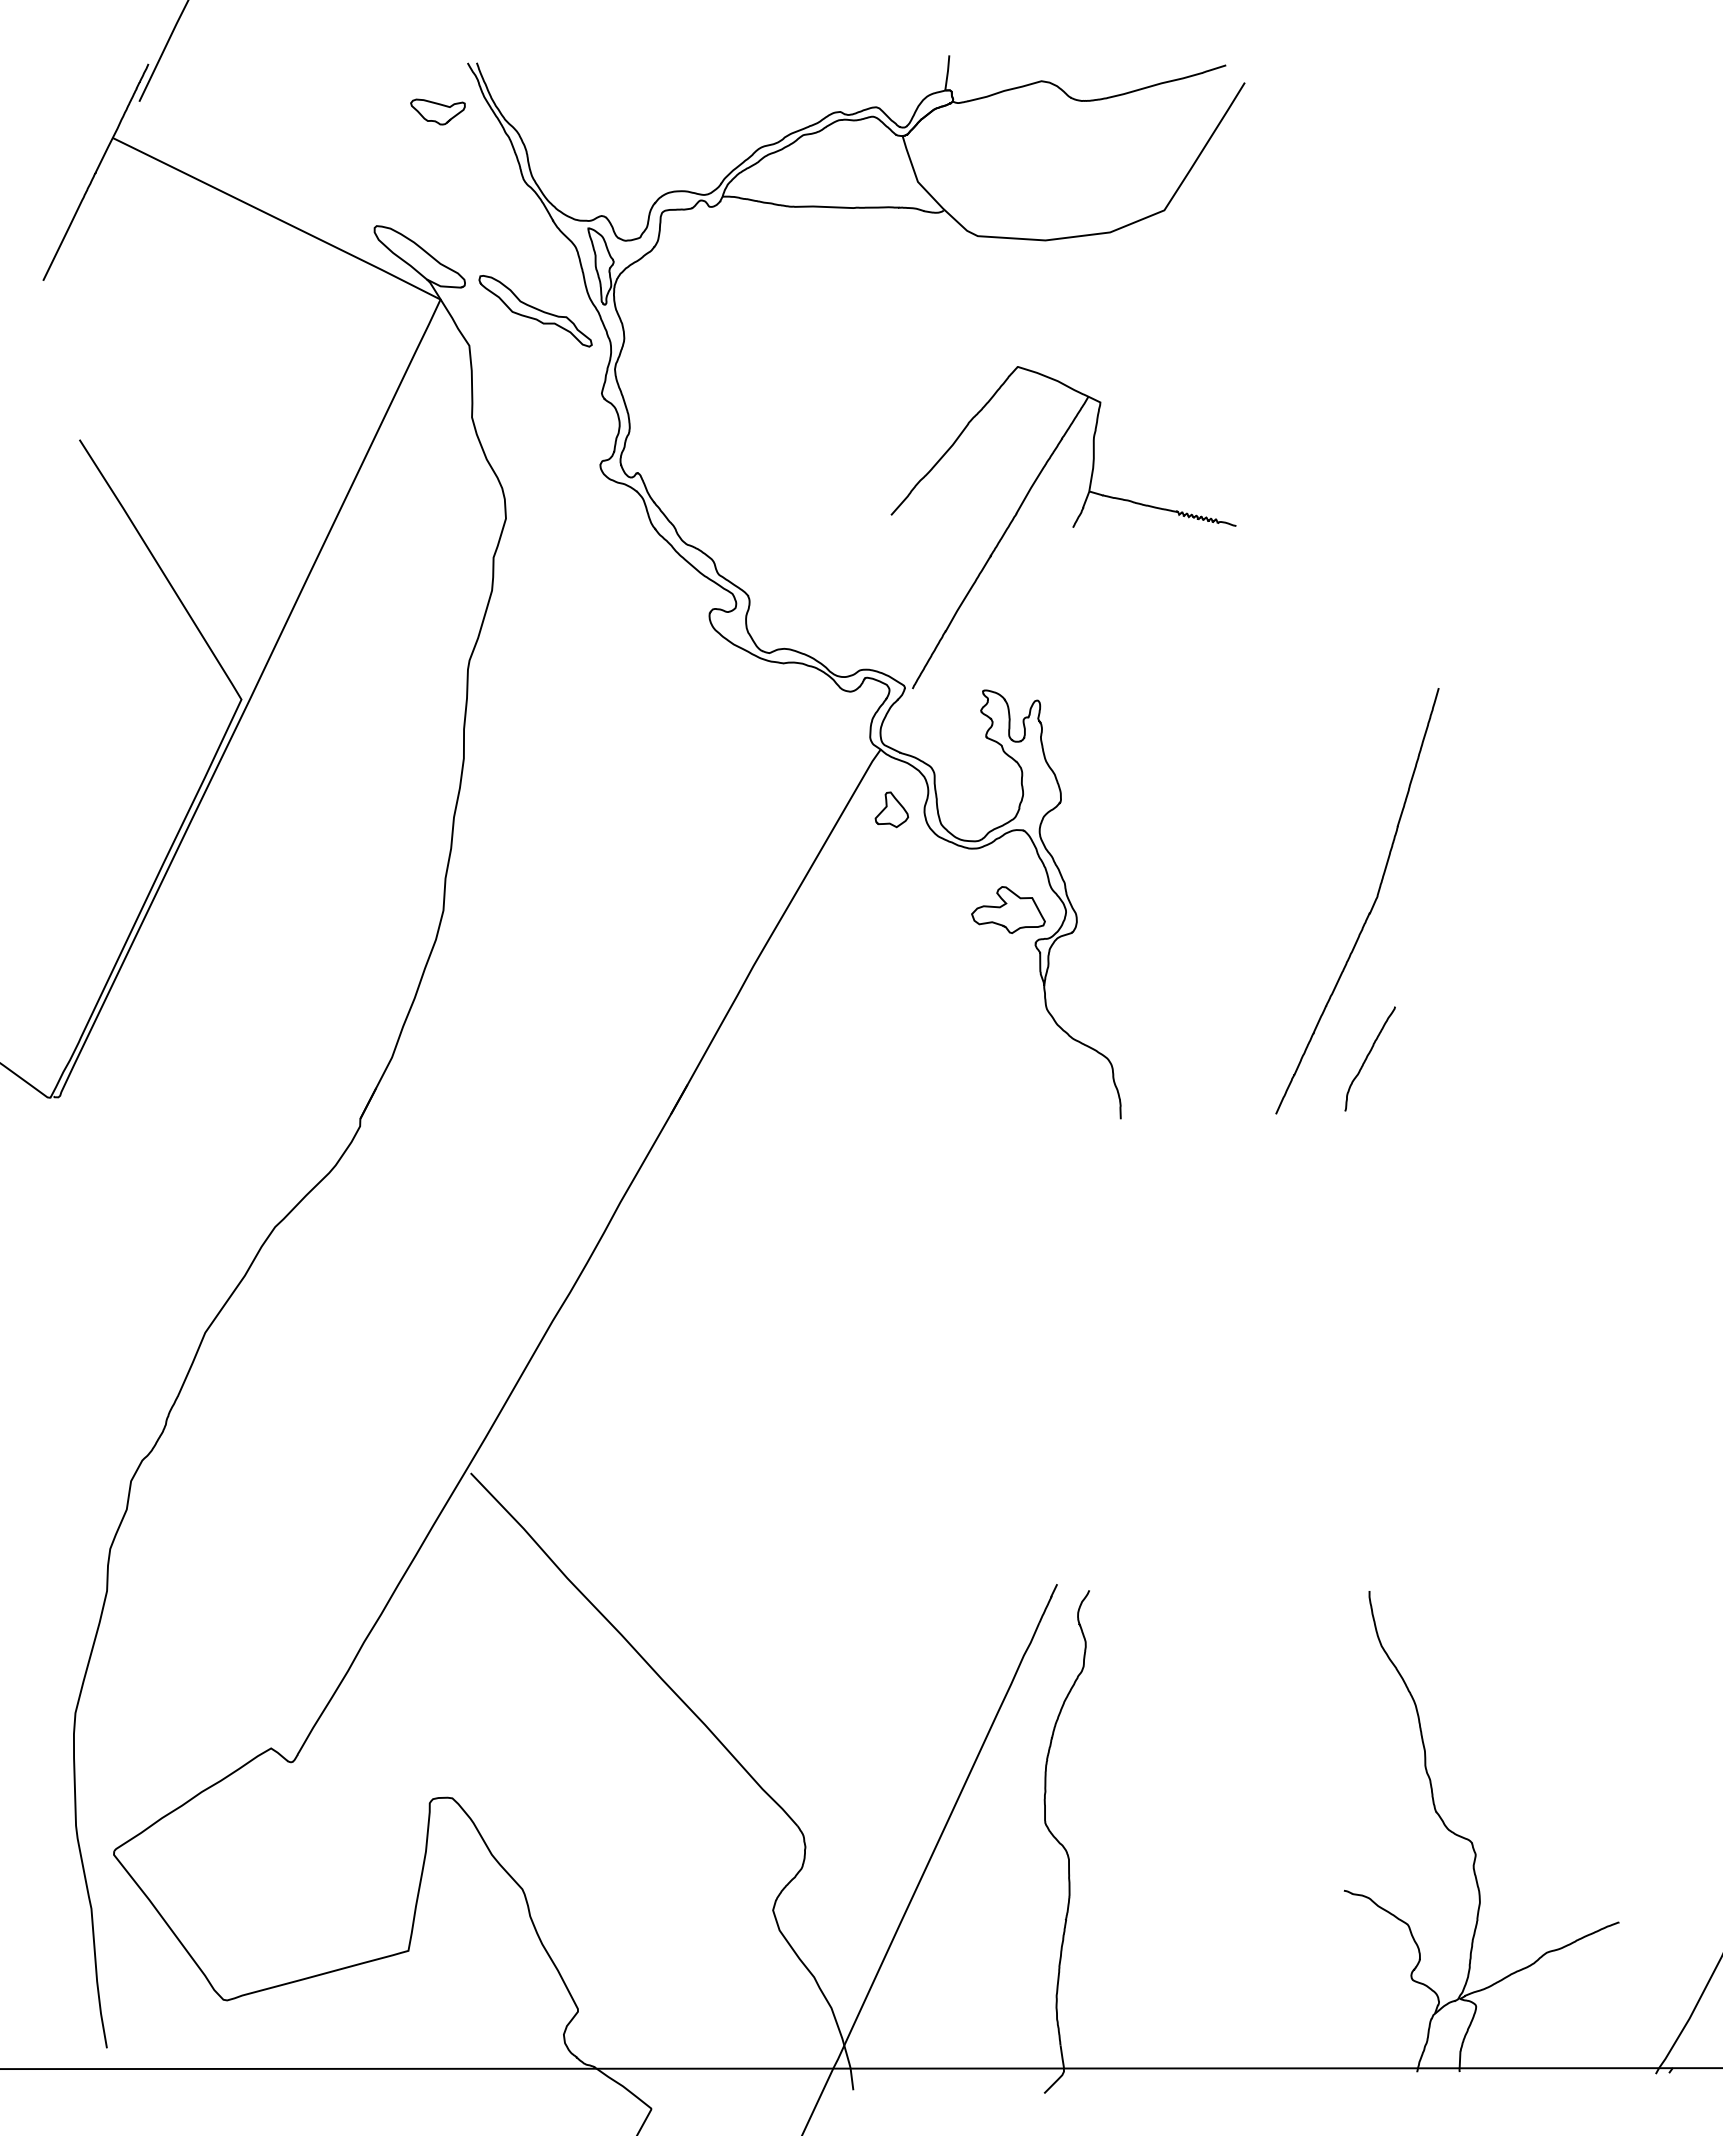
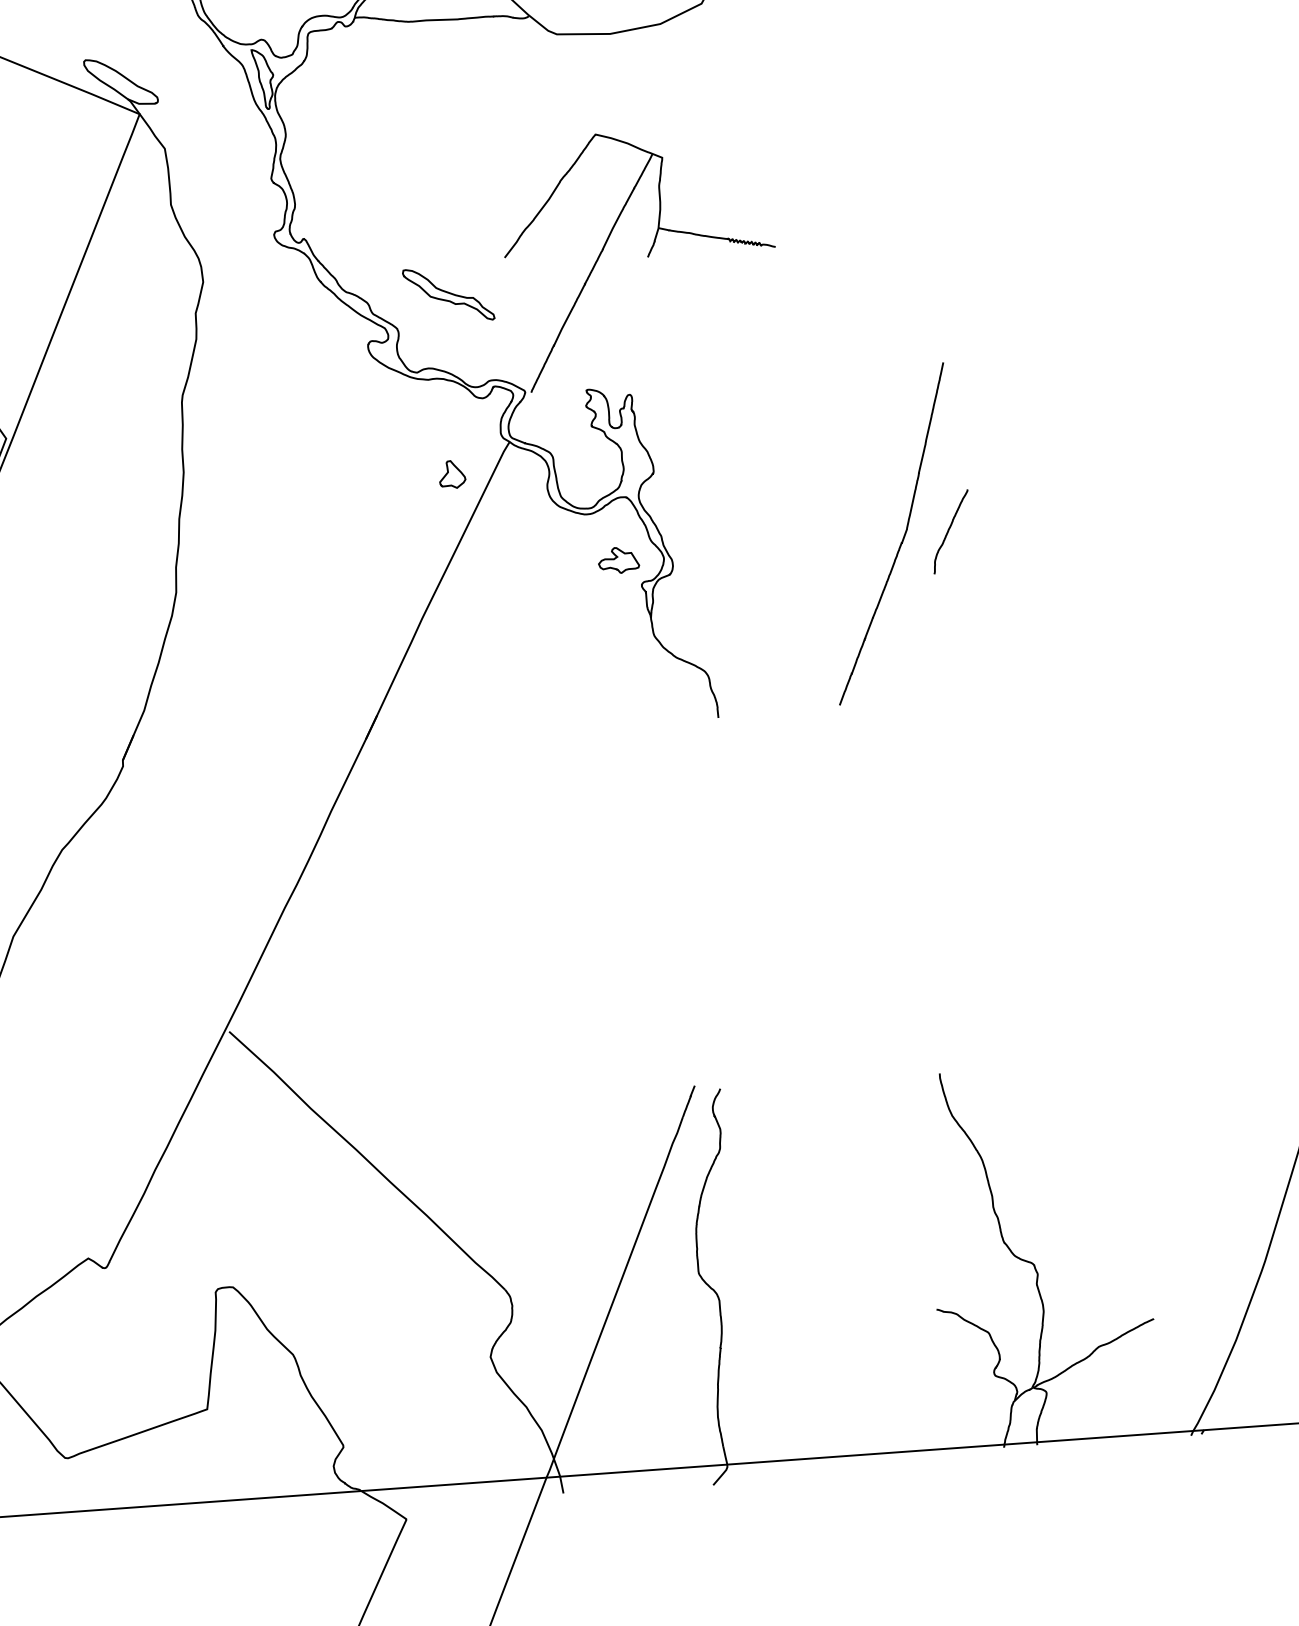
part: (535, 311) -> (448, 295), moved
part: (891, 809) -> (452, 474), moved
part: (1008, 909) -> (618, 560), size x0.7
curve: (1367, 1058) -> (948, 531), moved

